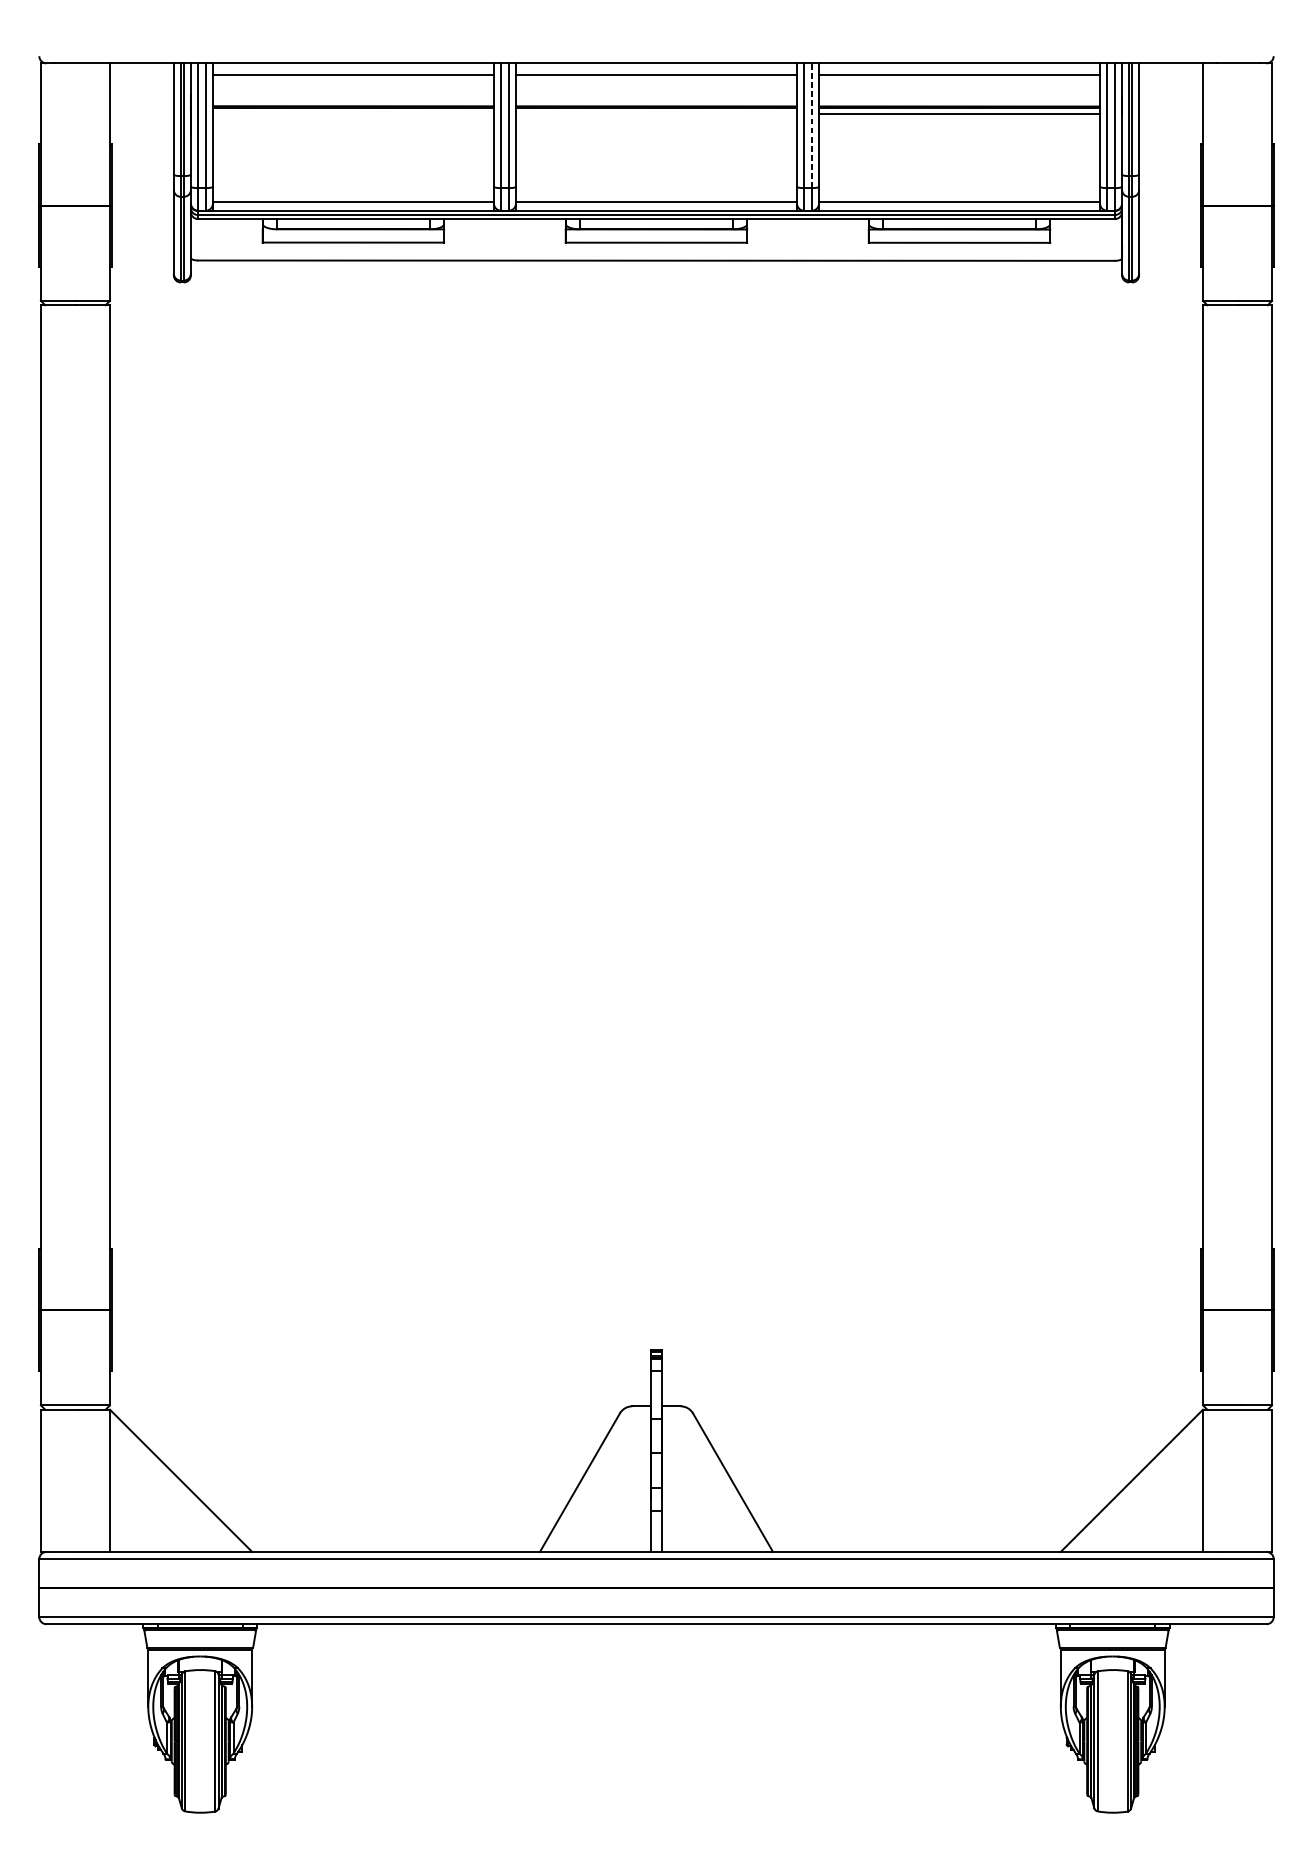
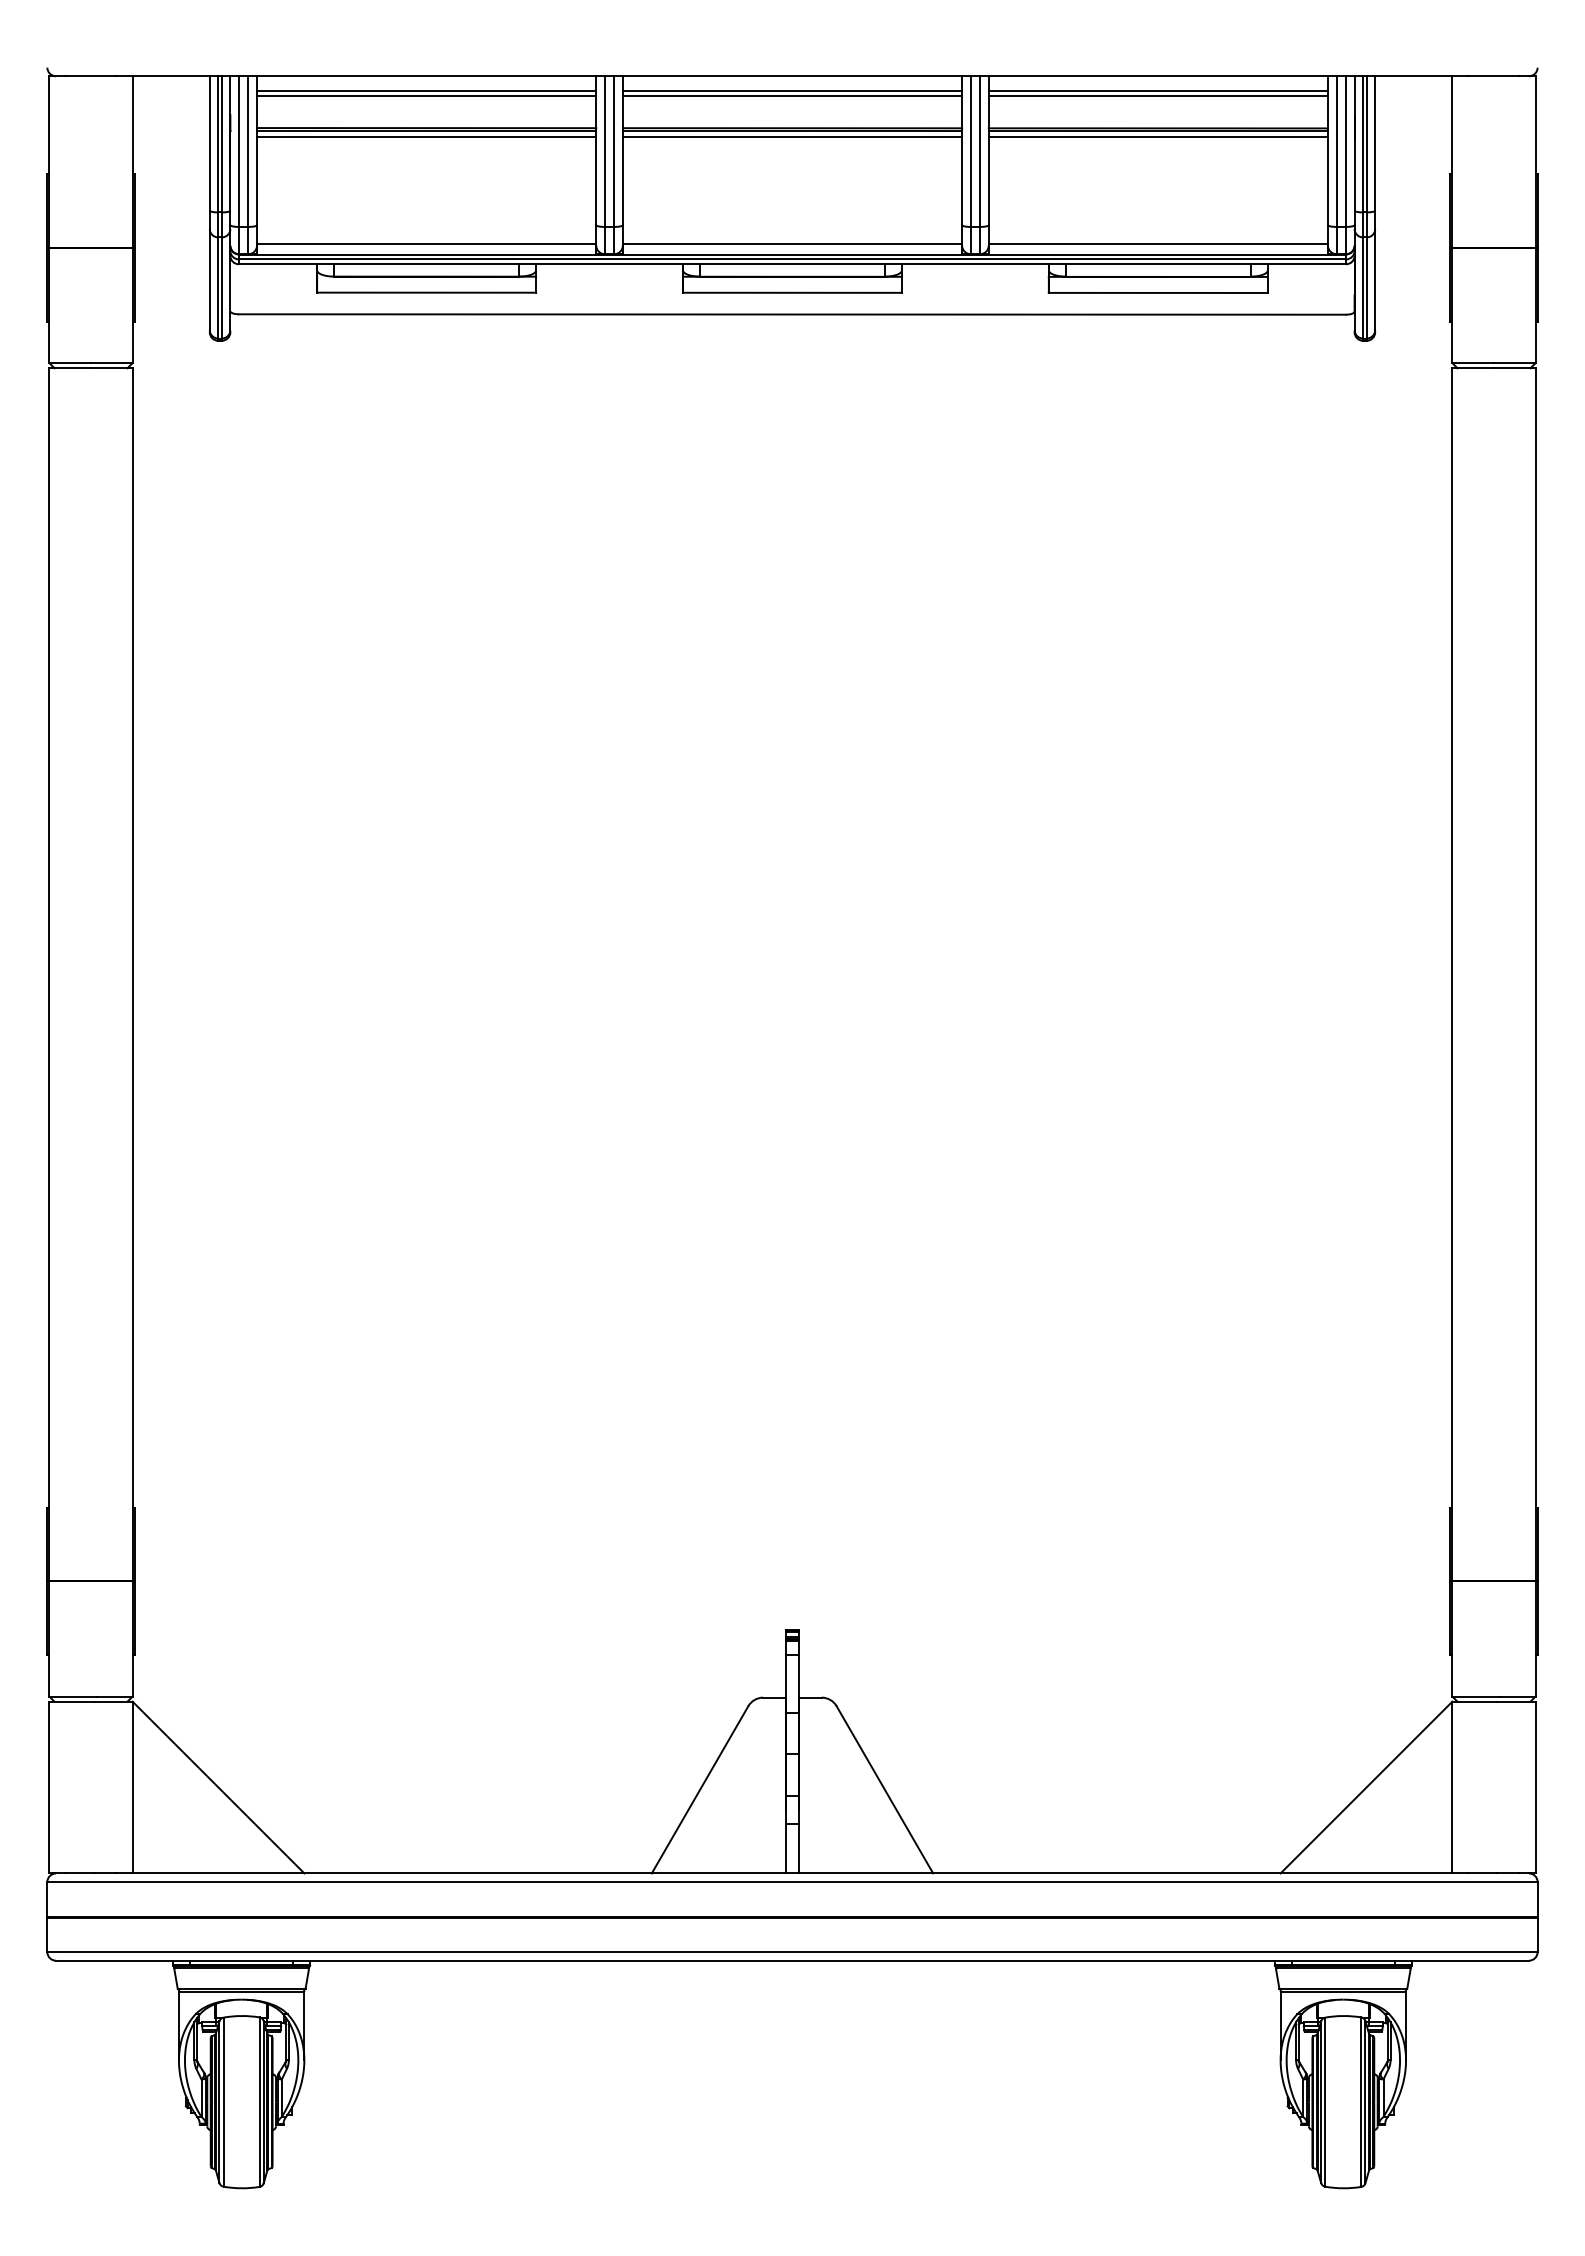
line: (353, 80) -> (426, 96), added
line: (656, 80) -> (792, 96), added
line: (958, 80) -> (1157, 96), added
line: (353, 113) -> (426, 136), added
line: (656, 113) -> (792, 136), added
line: (812, 125) -> (980, 151), dashed -> solid

